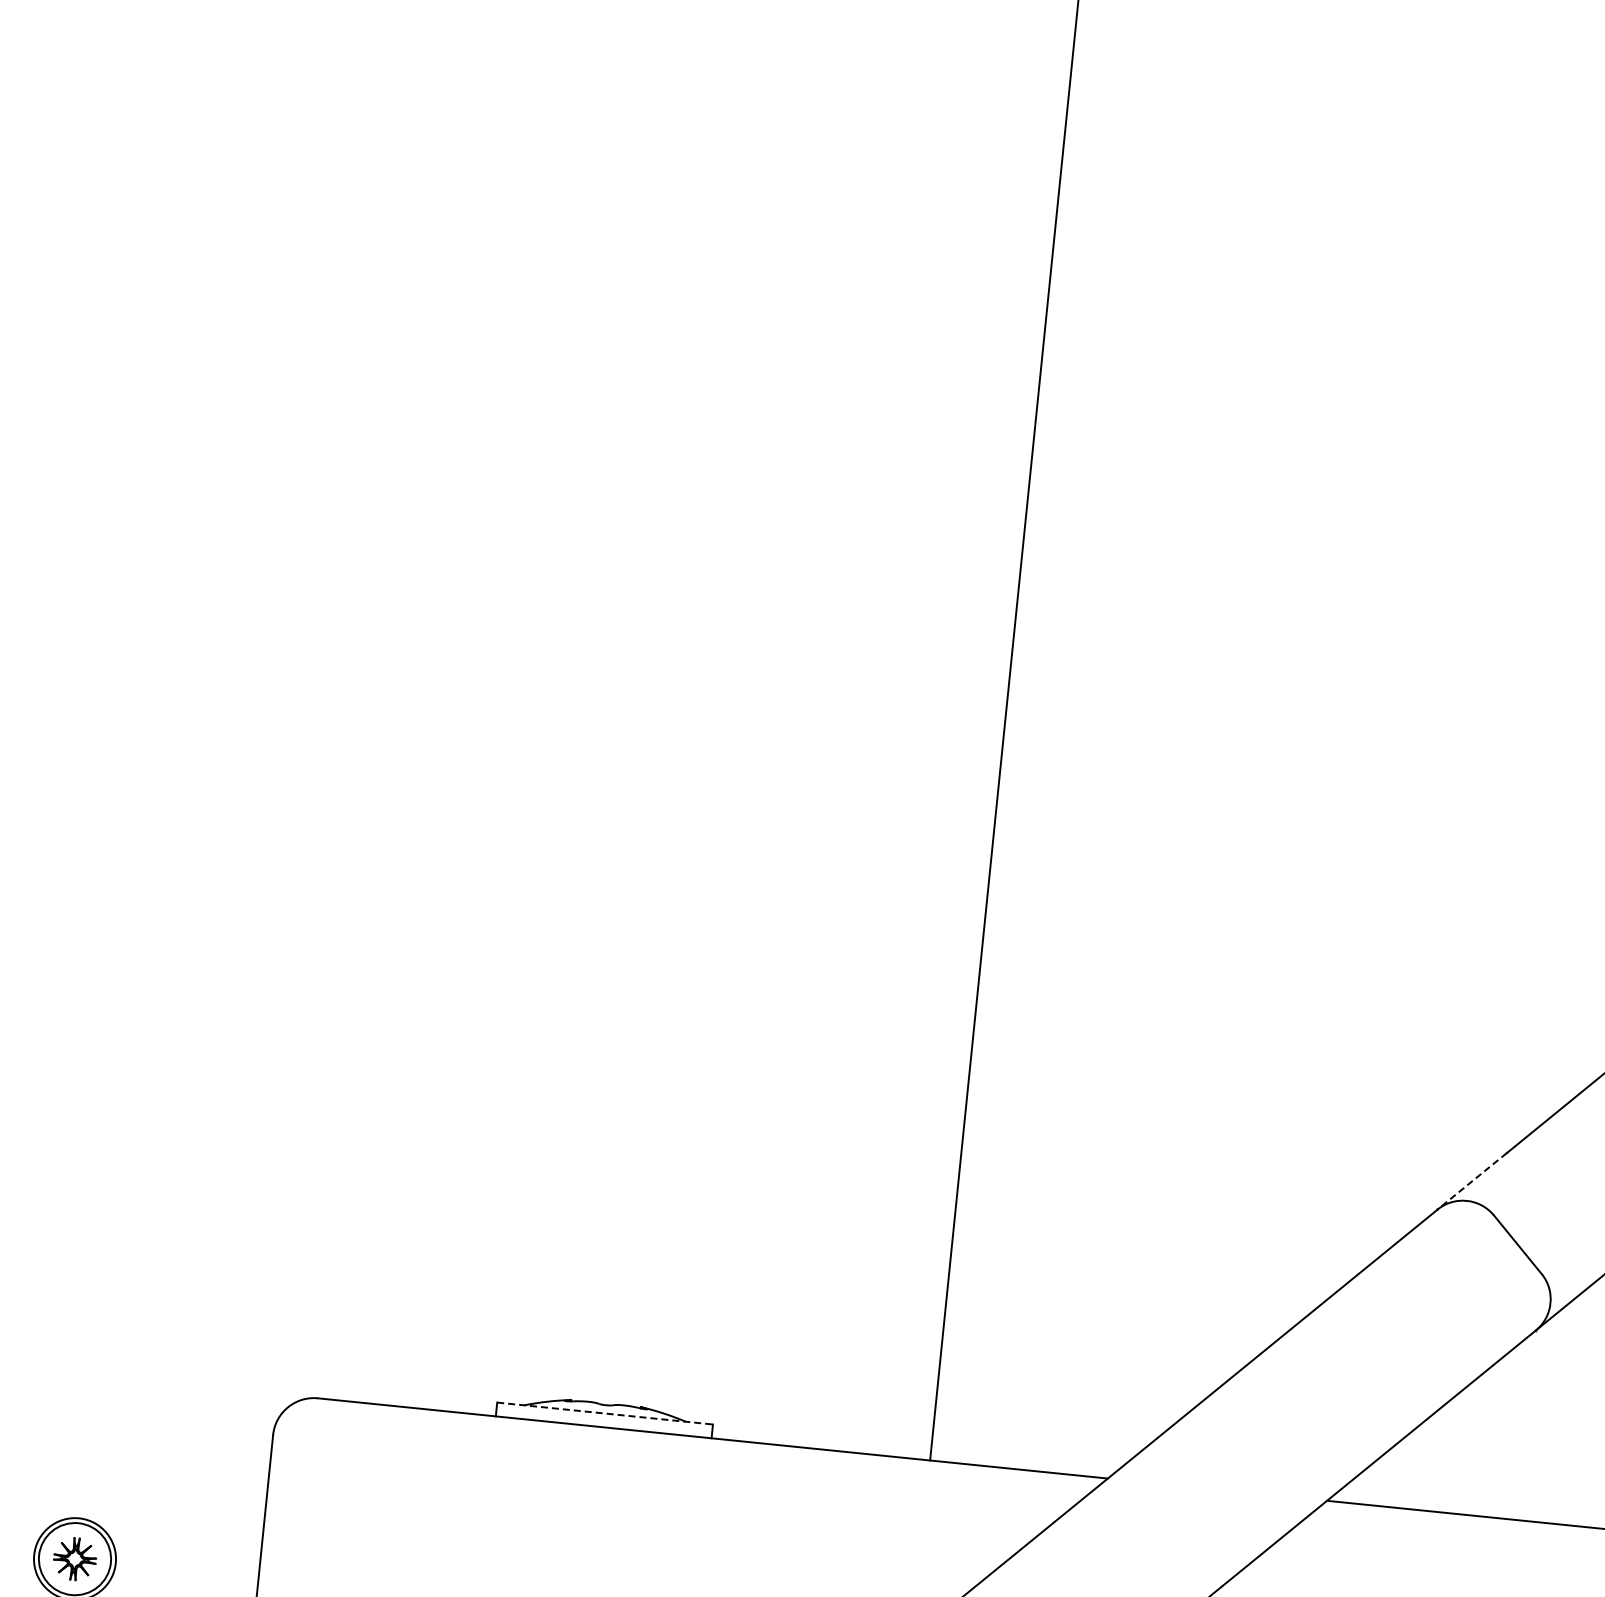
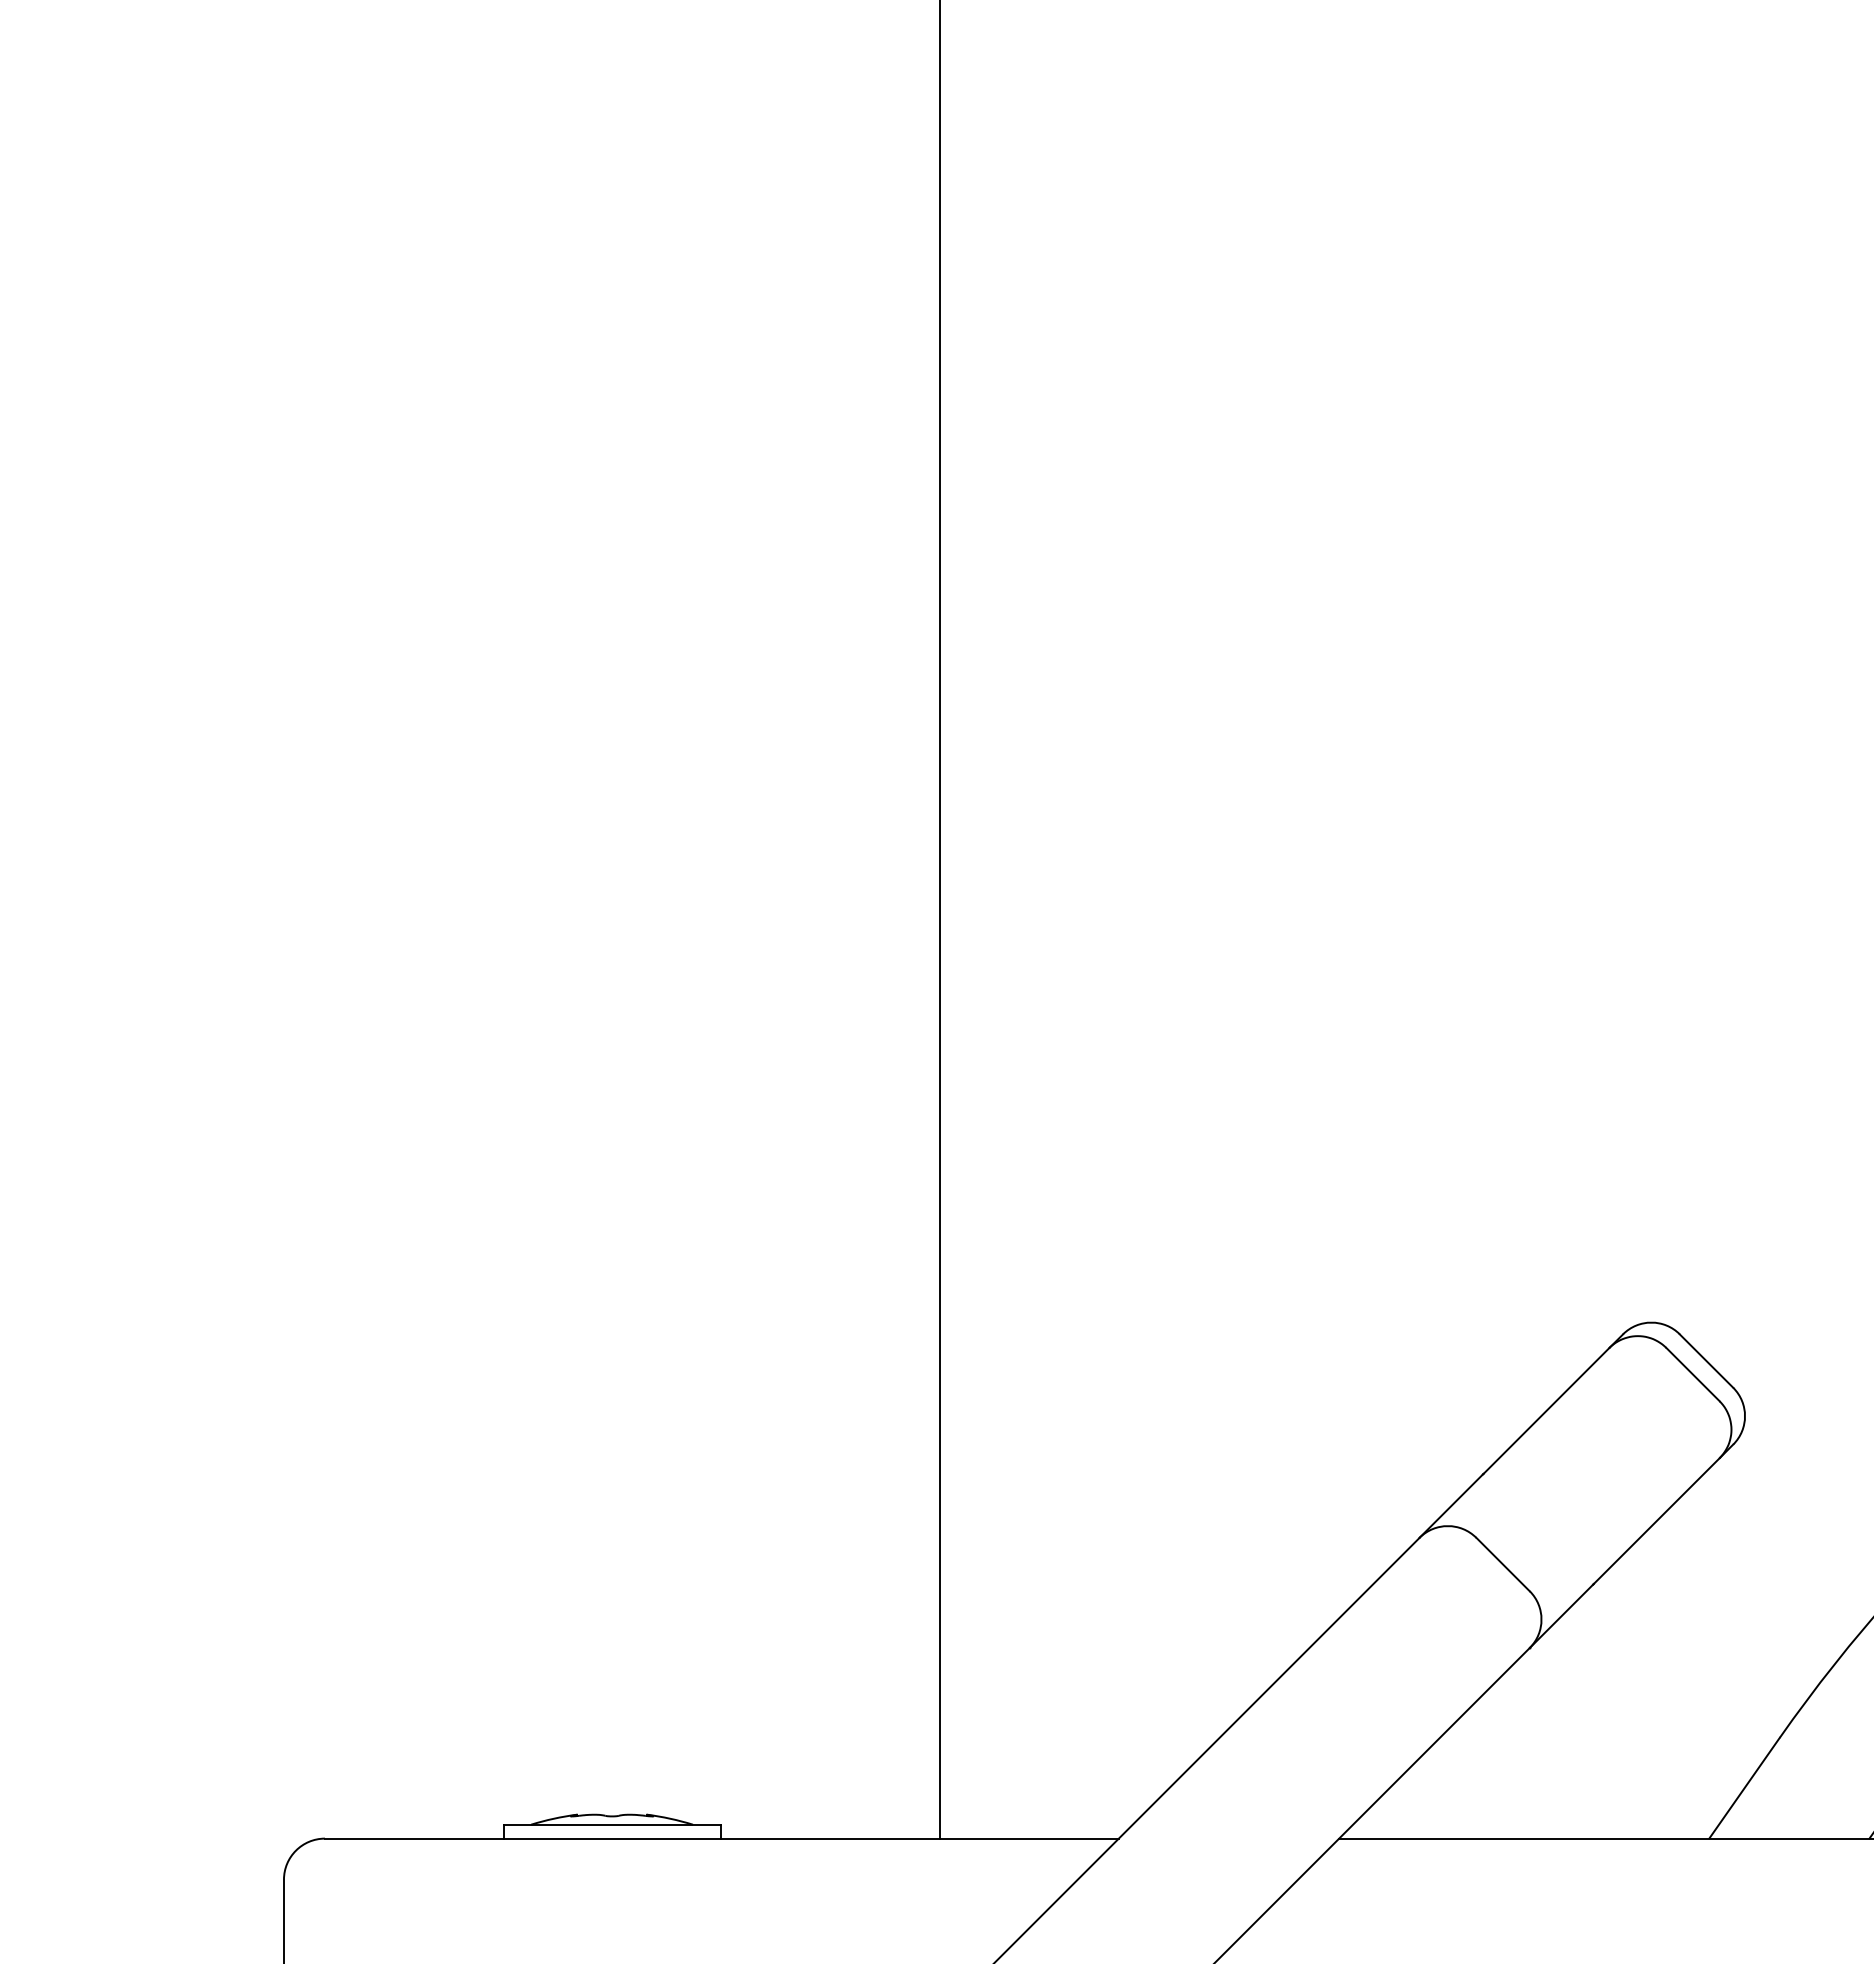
line: (1472, 1181) -> (1451, 1506), dashed -> solid
line: (605, 1413) -> (612, 1824), dashed -> solid

